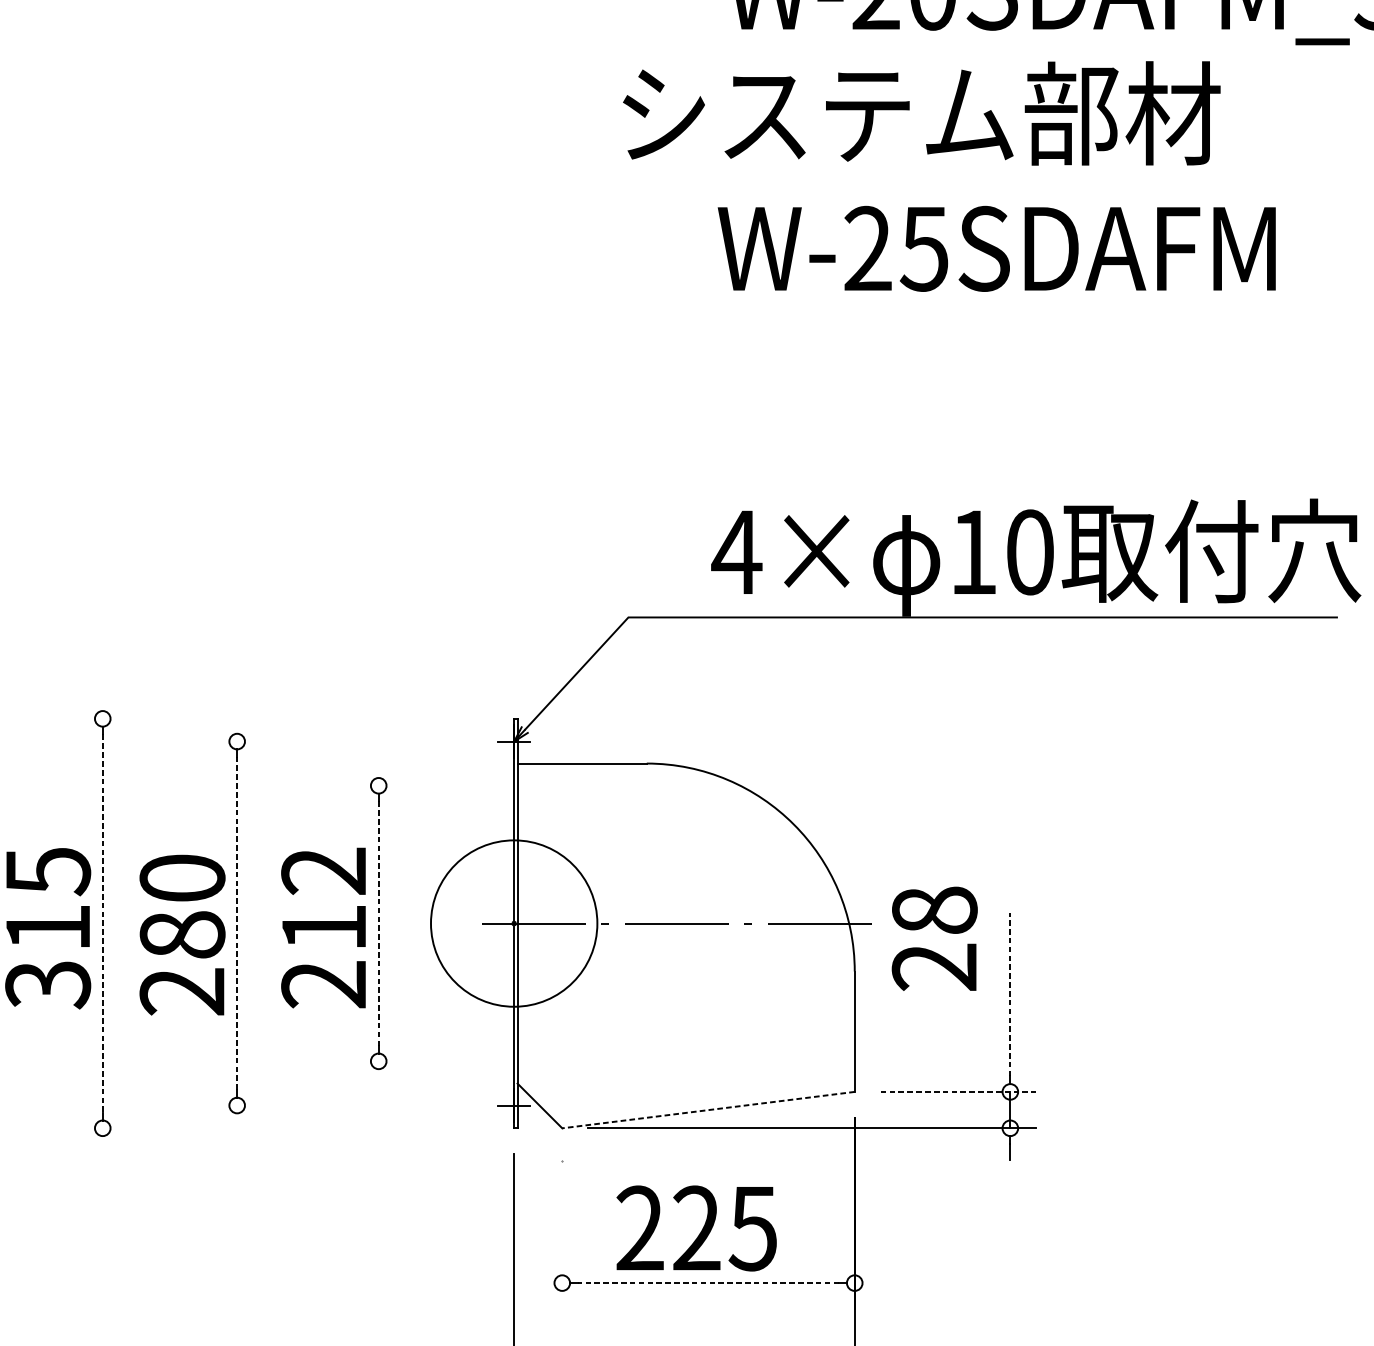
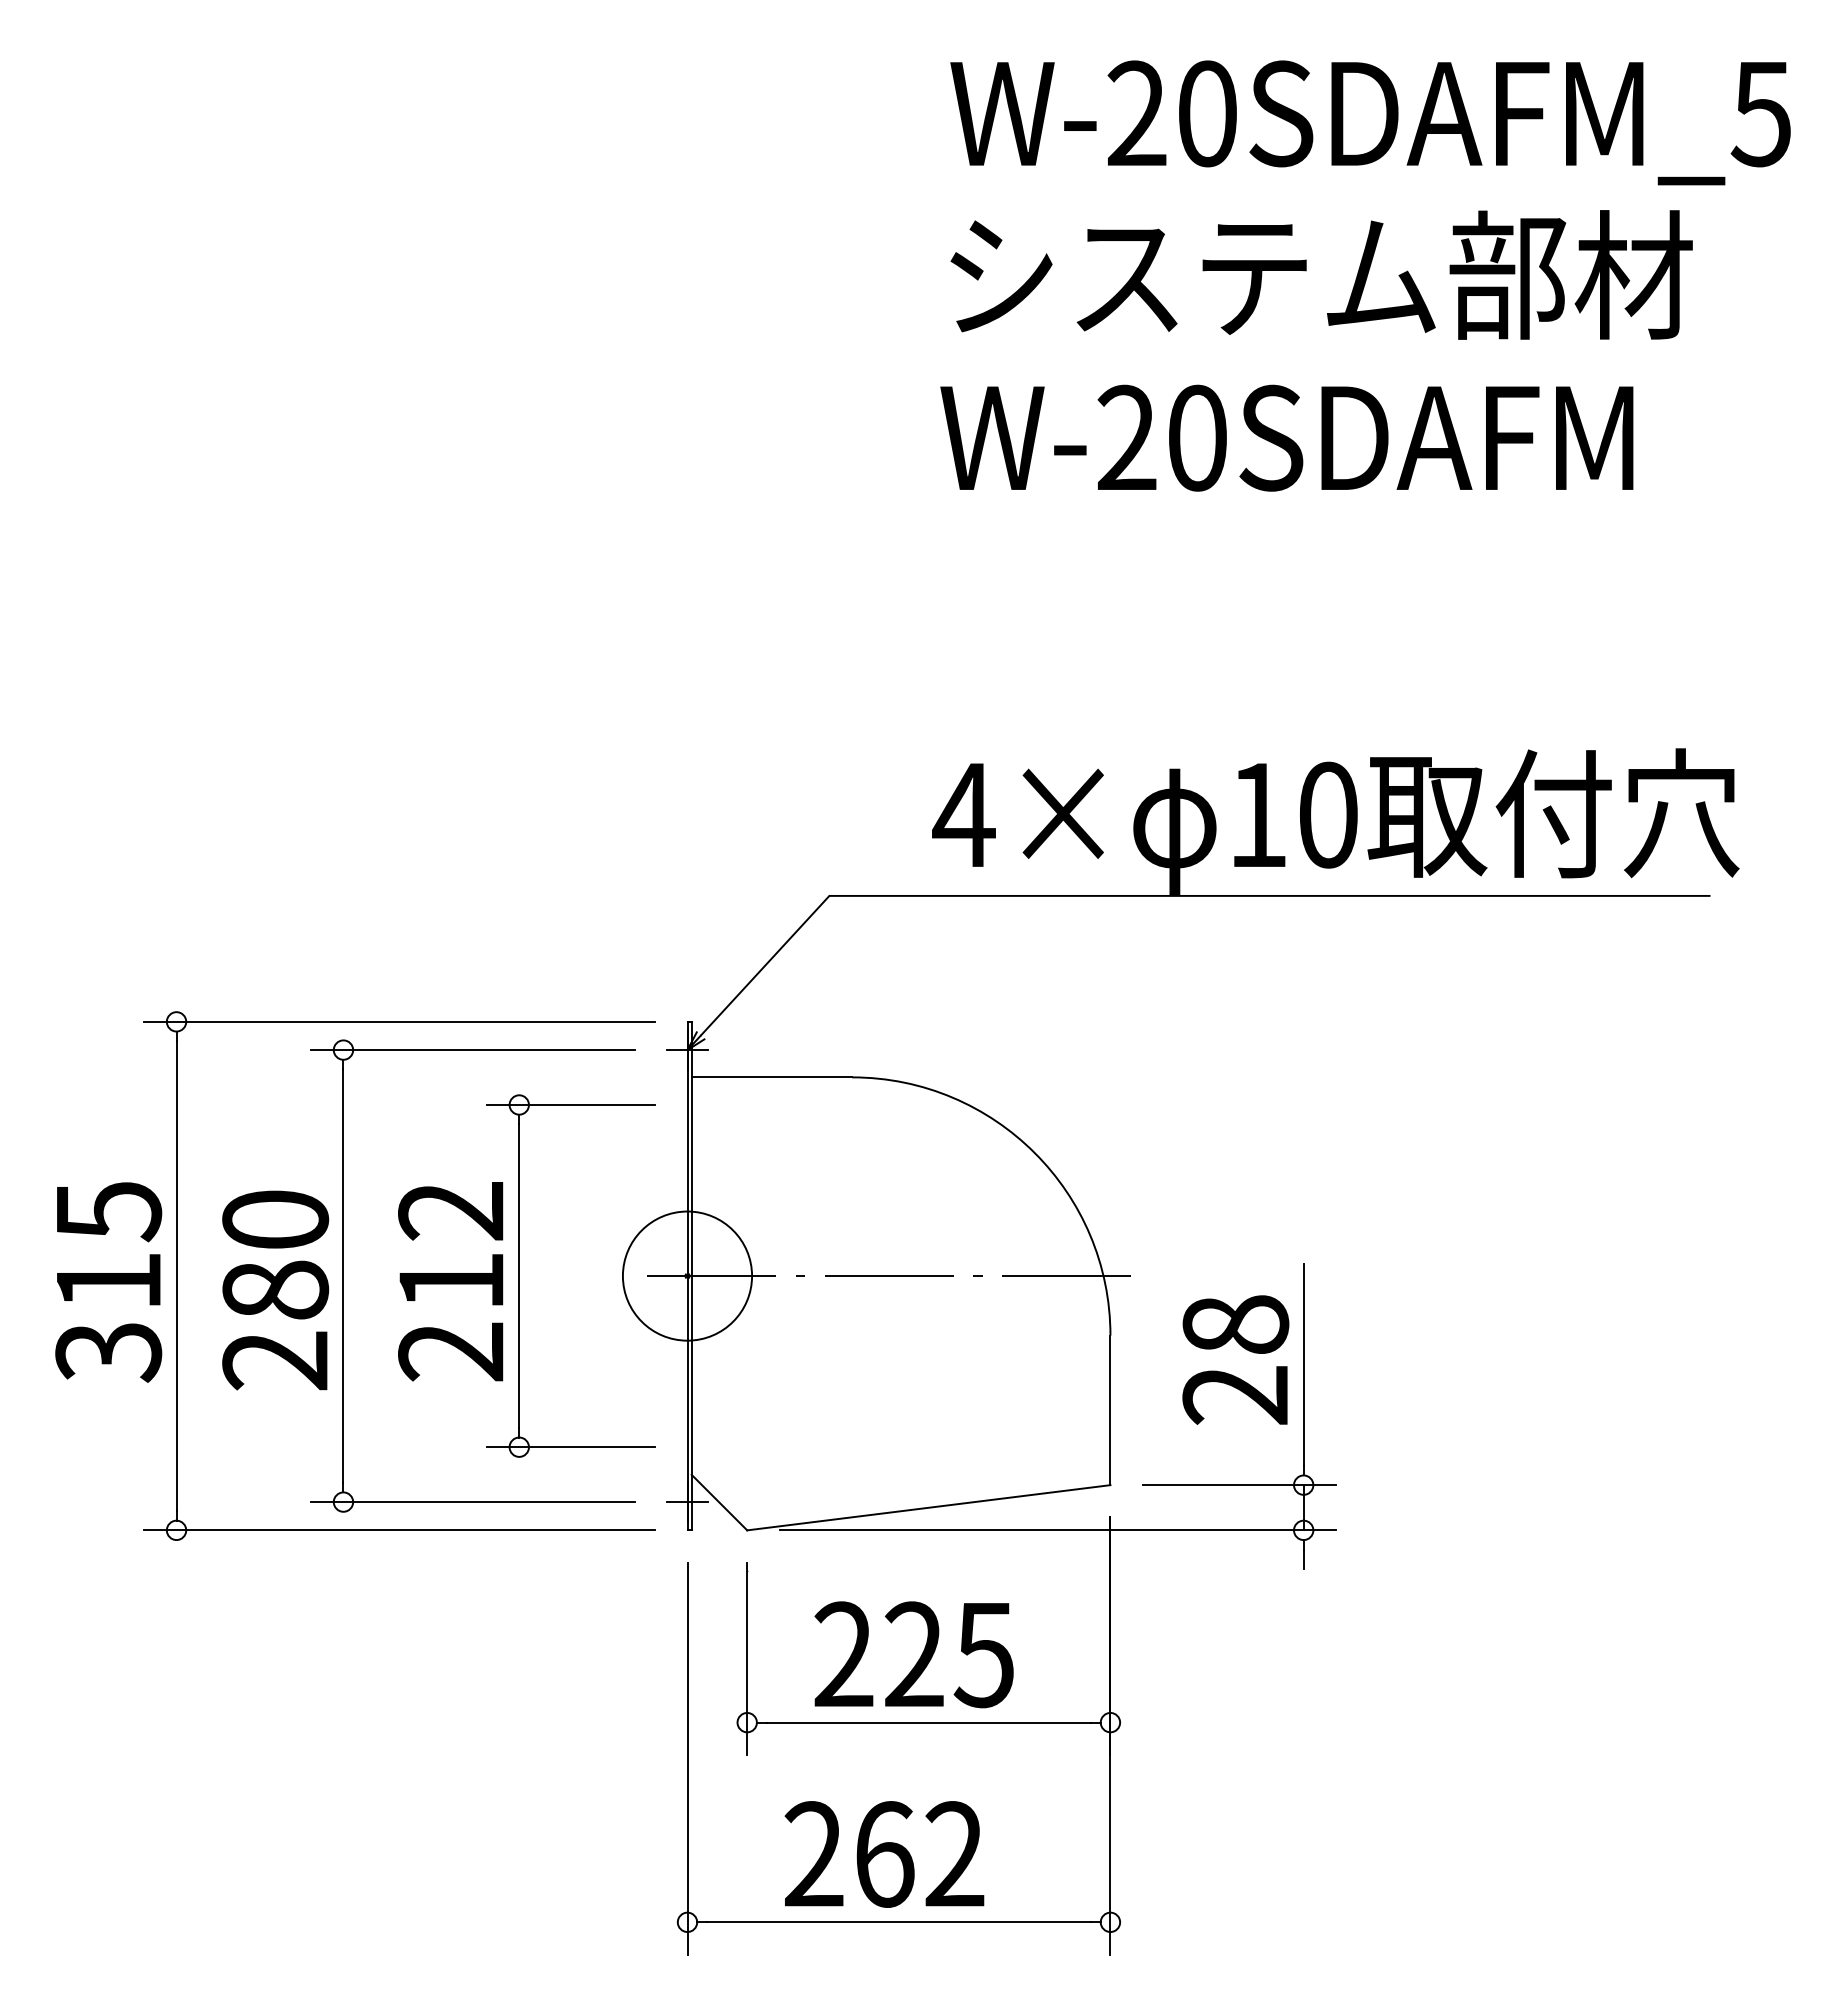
text: (921, 113) -> (1321, 274), moved
text: (924, 248) -> (1196, 437), W-25SDAFM -> W-20SDAFM
line: (282, 718) -> (399, 1021), added
line: (341, 741) -> (473, 1050), added
line: (419, 785) -> (570, 1104), added
line: (102, 923) -> (176, 1276), dashed -> solid
line: (237, 923) -> (343, 1276), dashed -> solid
line: (378, 923) -> (519, 1276), dashed -> solid
circle: (514, 923) -> (687, 1275), size x0.62
text: (934, 938) -> (1235, 1359), moved
line: (1010, 994) -> (1303, 1364), dashed -> solid
line: (419, 1061) -> (570, 1447), added
line: (958, 1092) -> (1239, 1485), dashed -> solid
line: (341, 1105) -> (473, 1502), added
line: (708, 1109) -> (928, 1507), dashed -> solid
line: (282, 1128) -> (399, 1530), added
line: (562, 1231) -> (747, 1658), added
line: (708, 1283) -> (928, 1722), dashed -> solid

